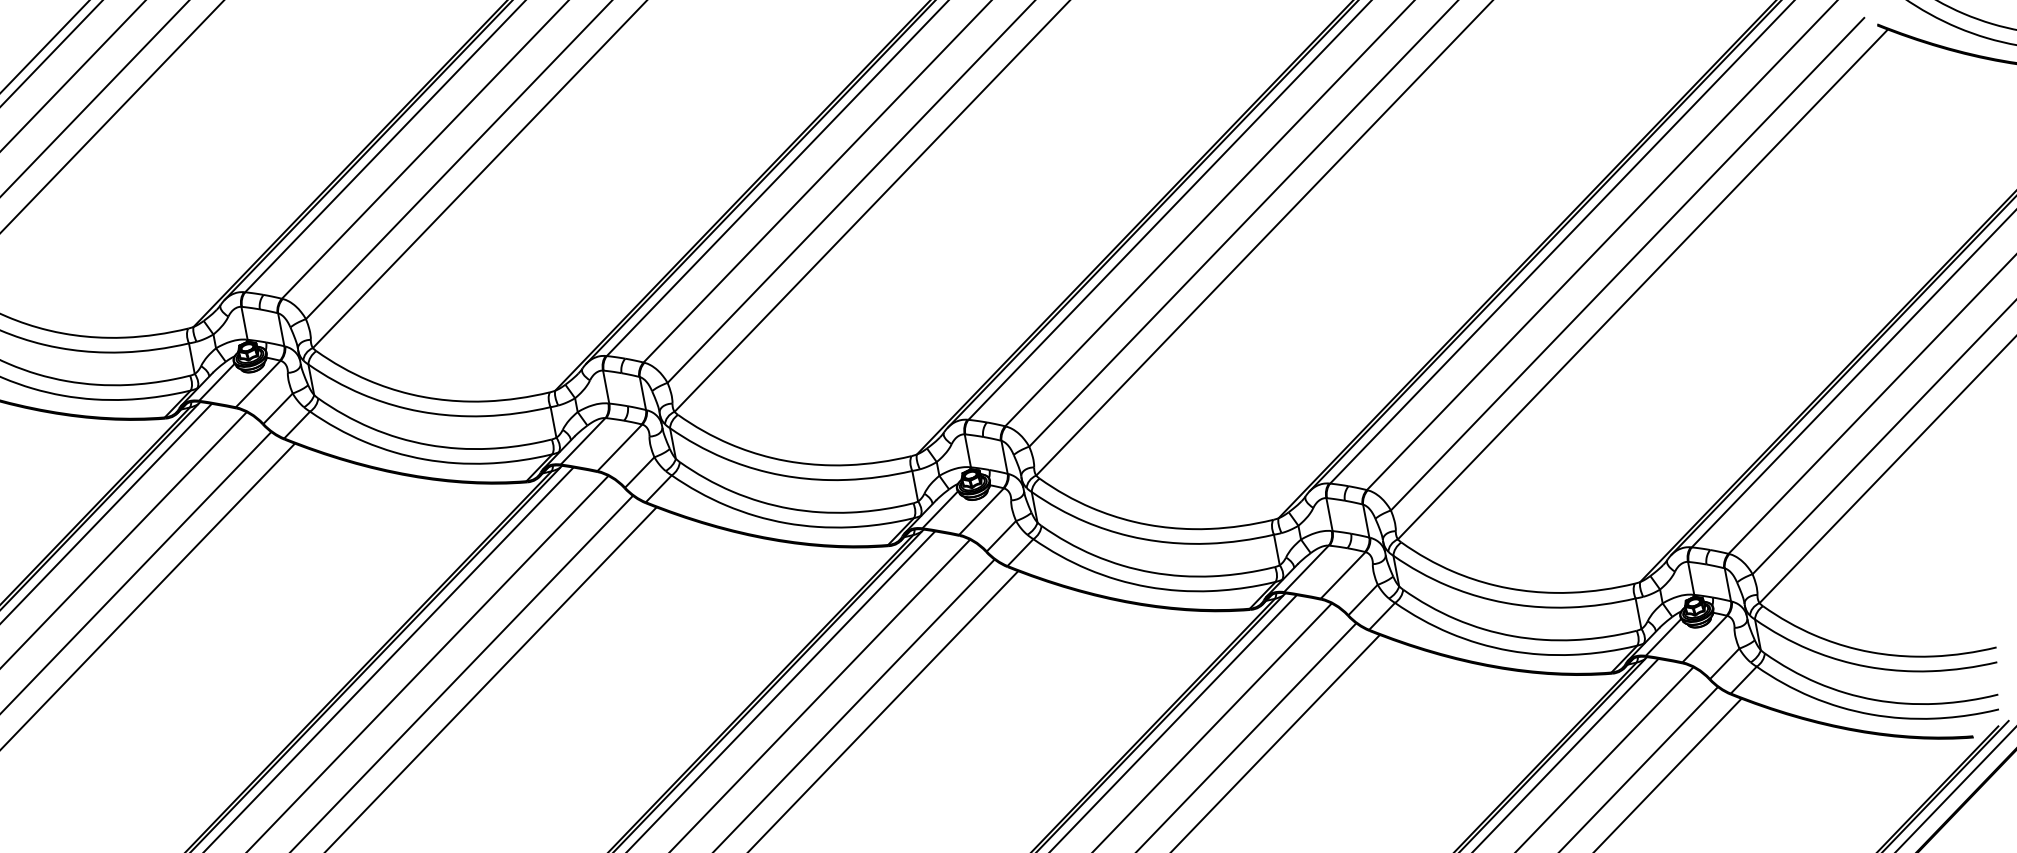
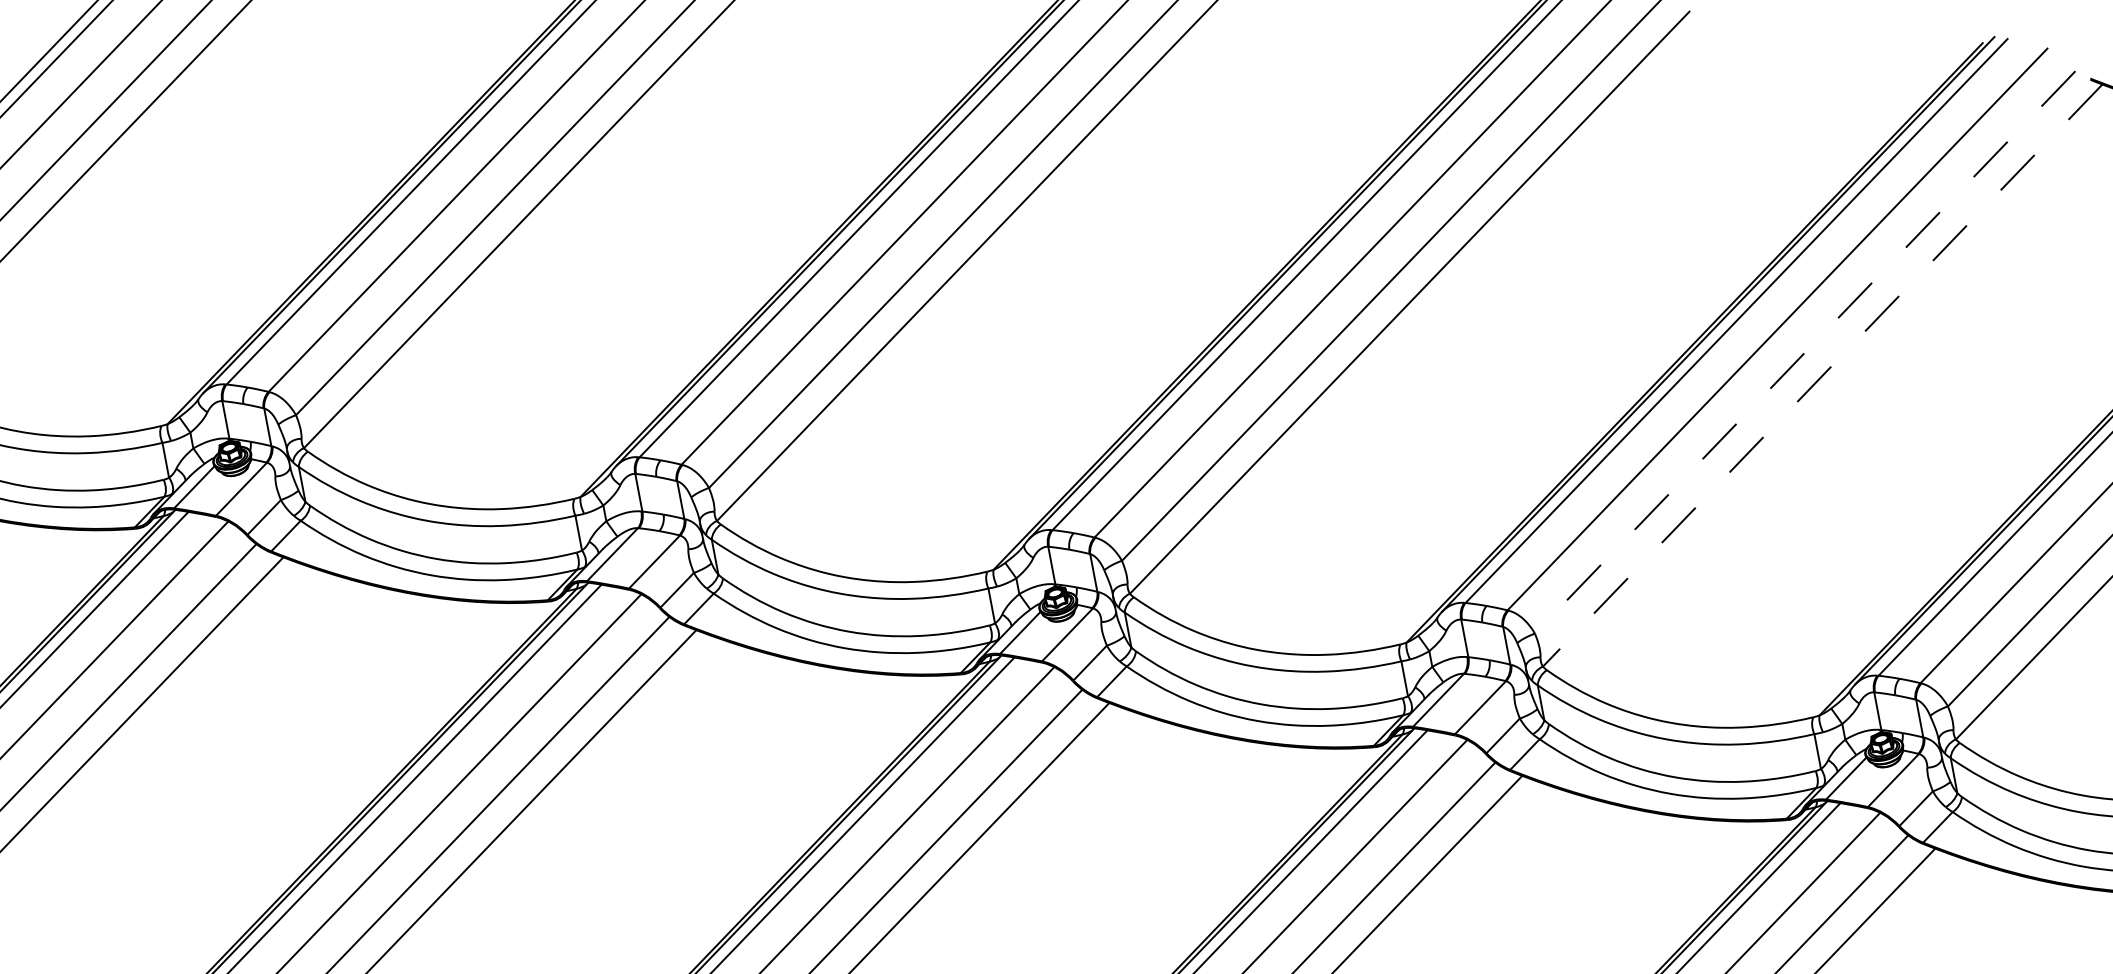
line: (1627, 264) -> (1805, 352), solid -> dashed
line: (1642, 284) -> (1822, 375), solid -> dashed

